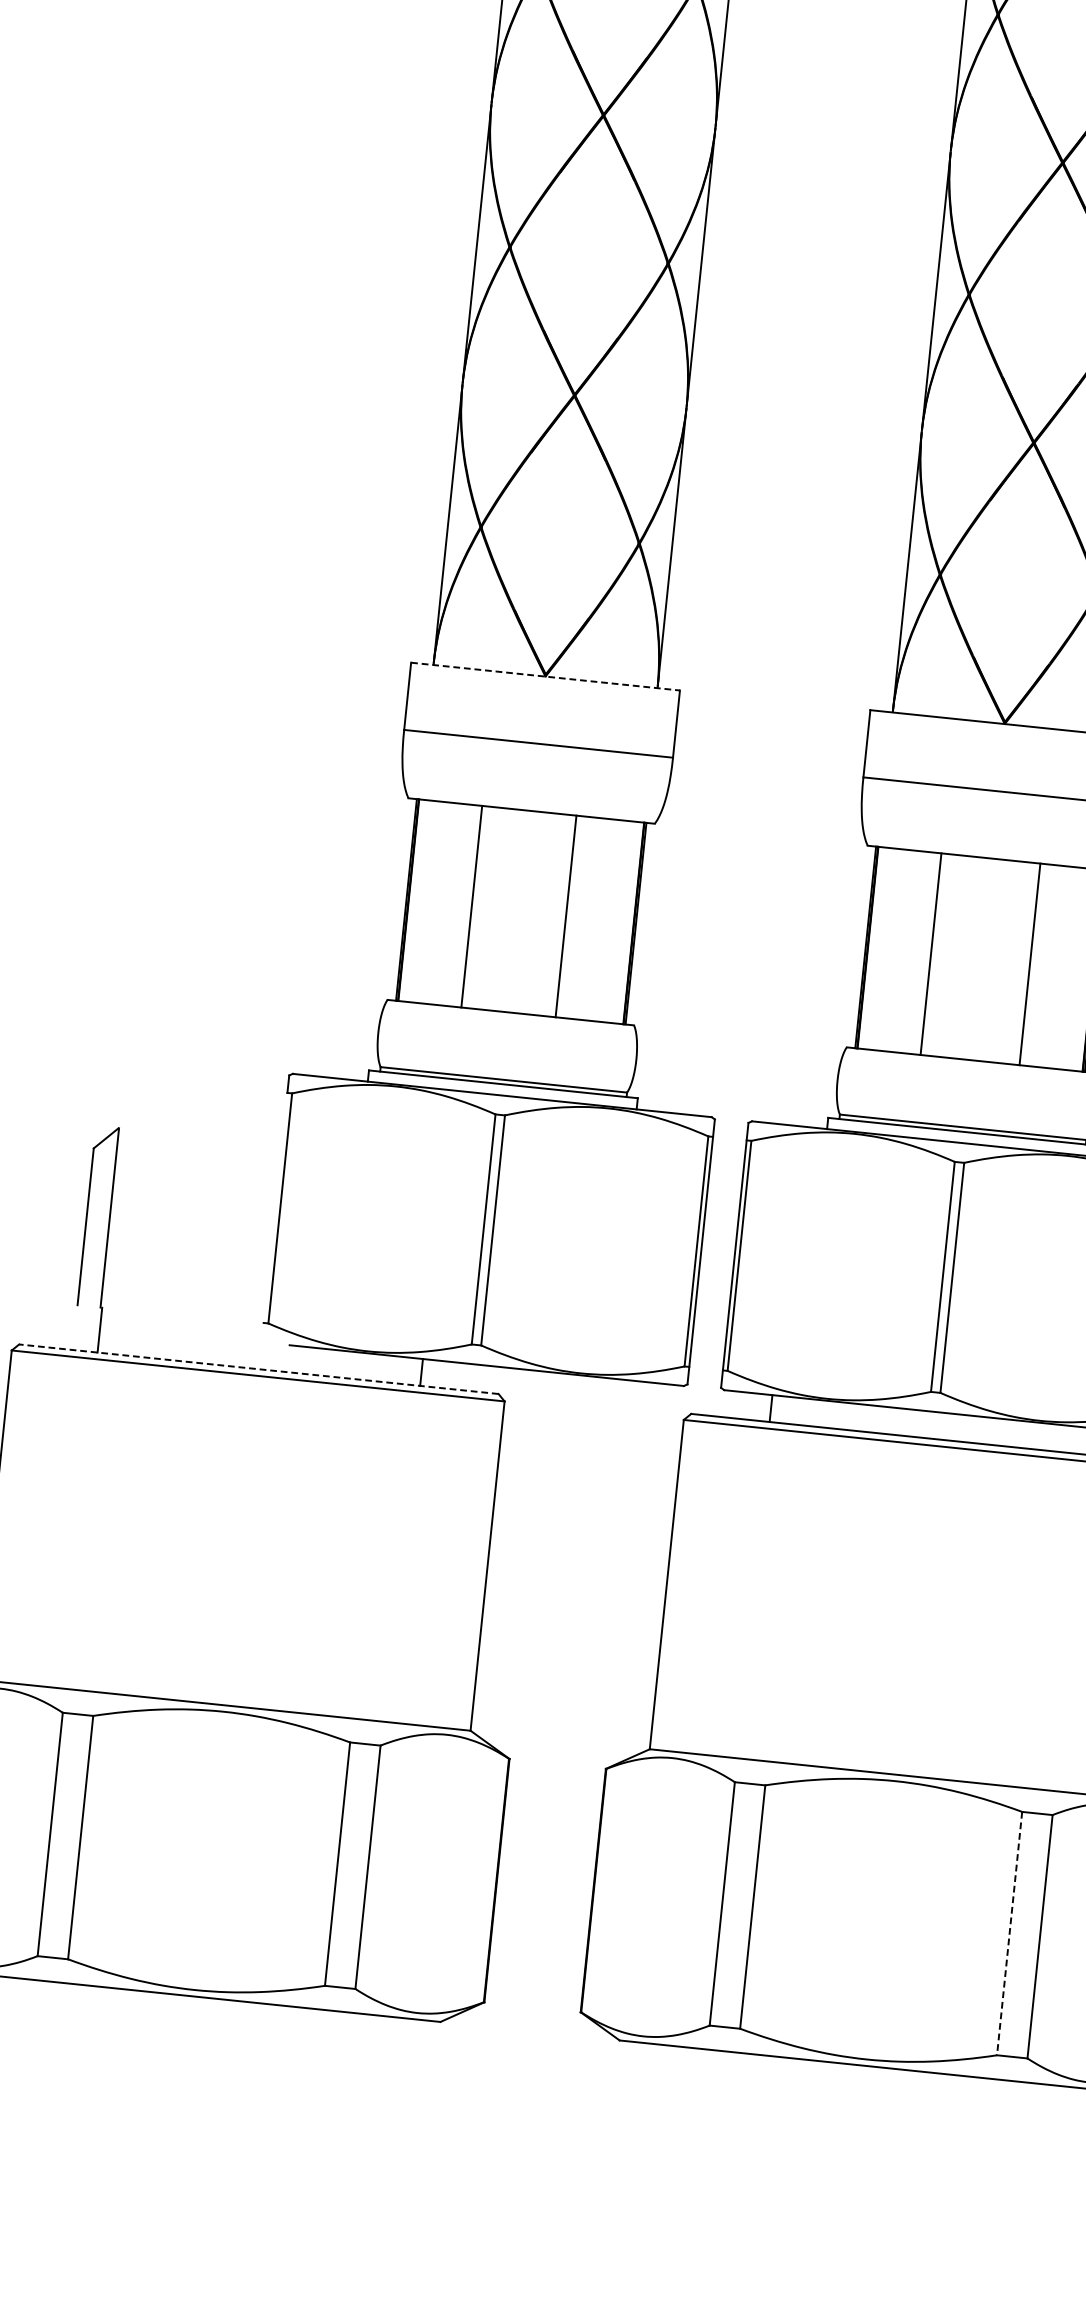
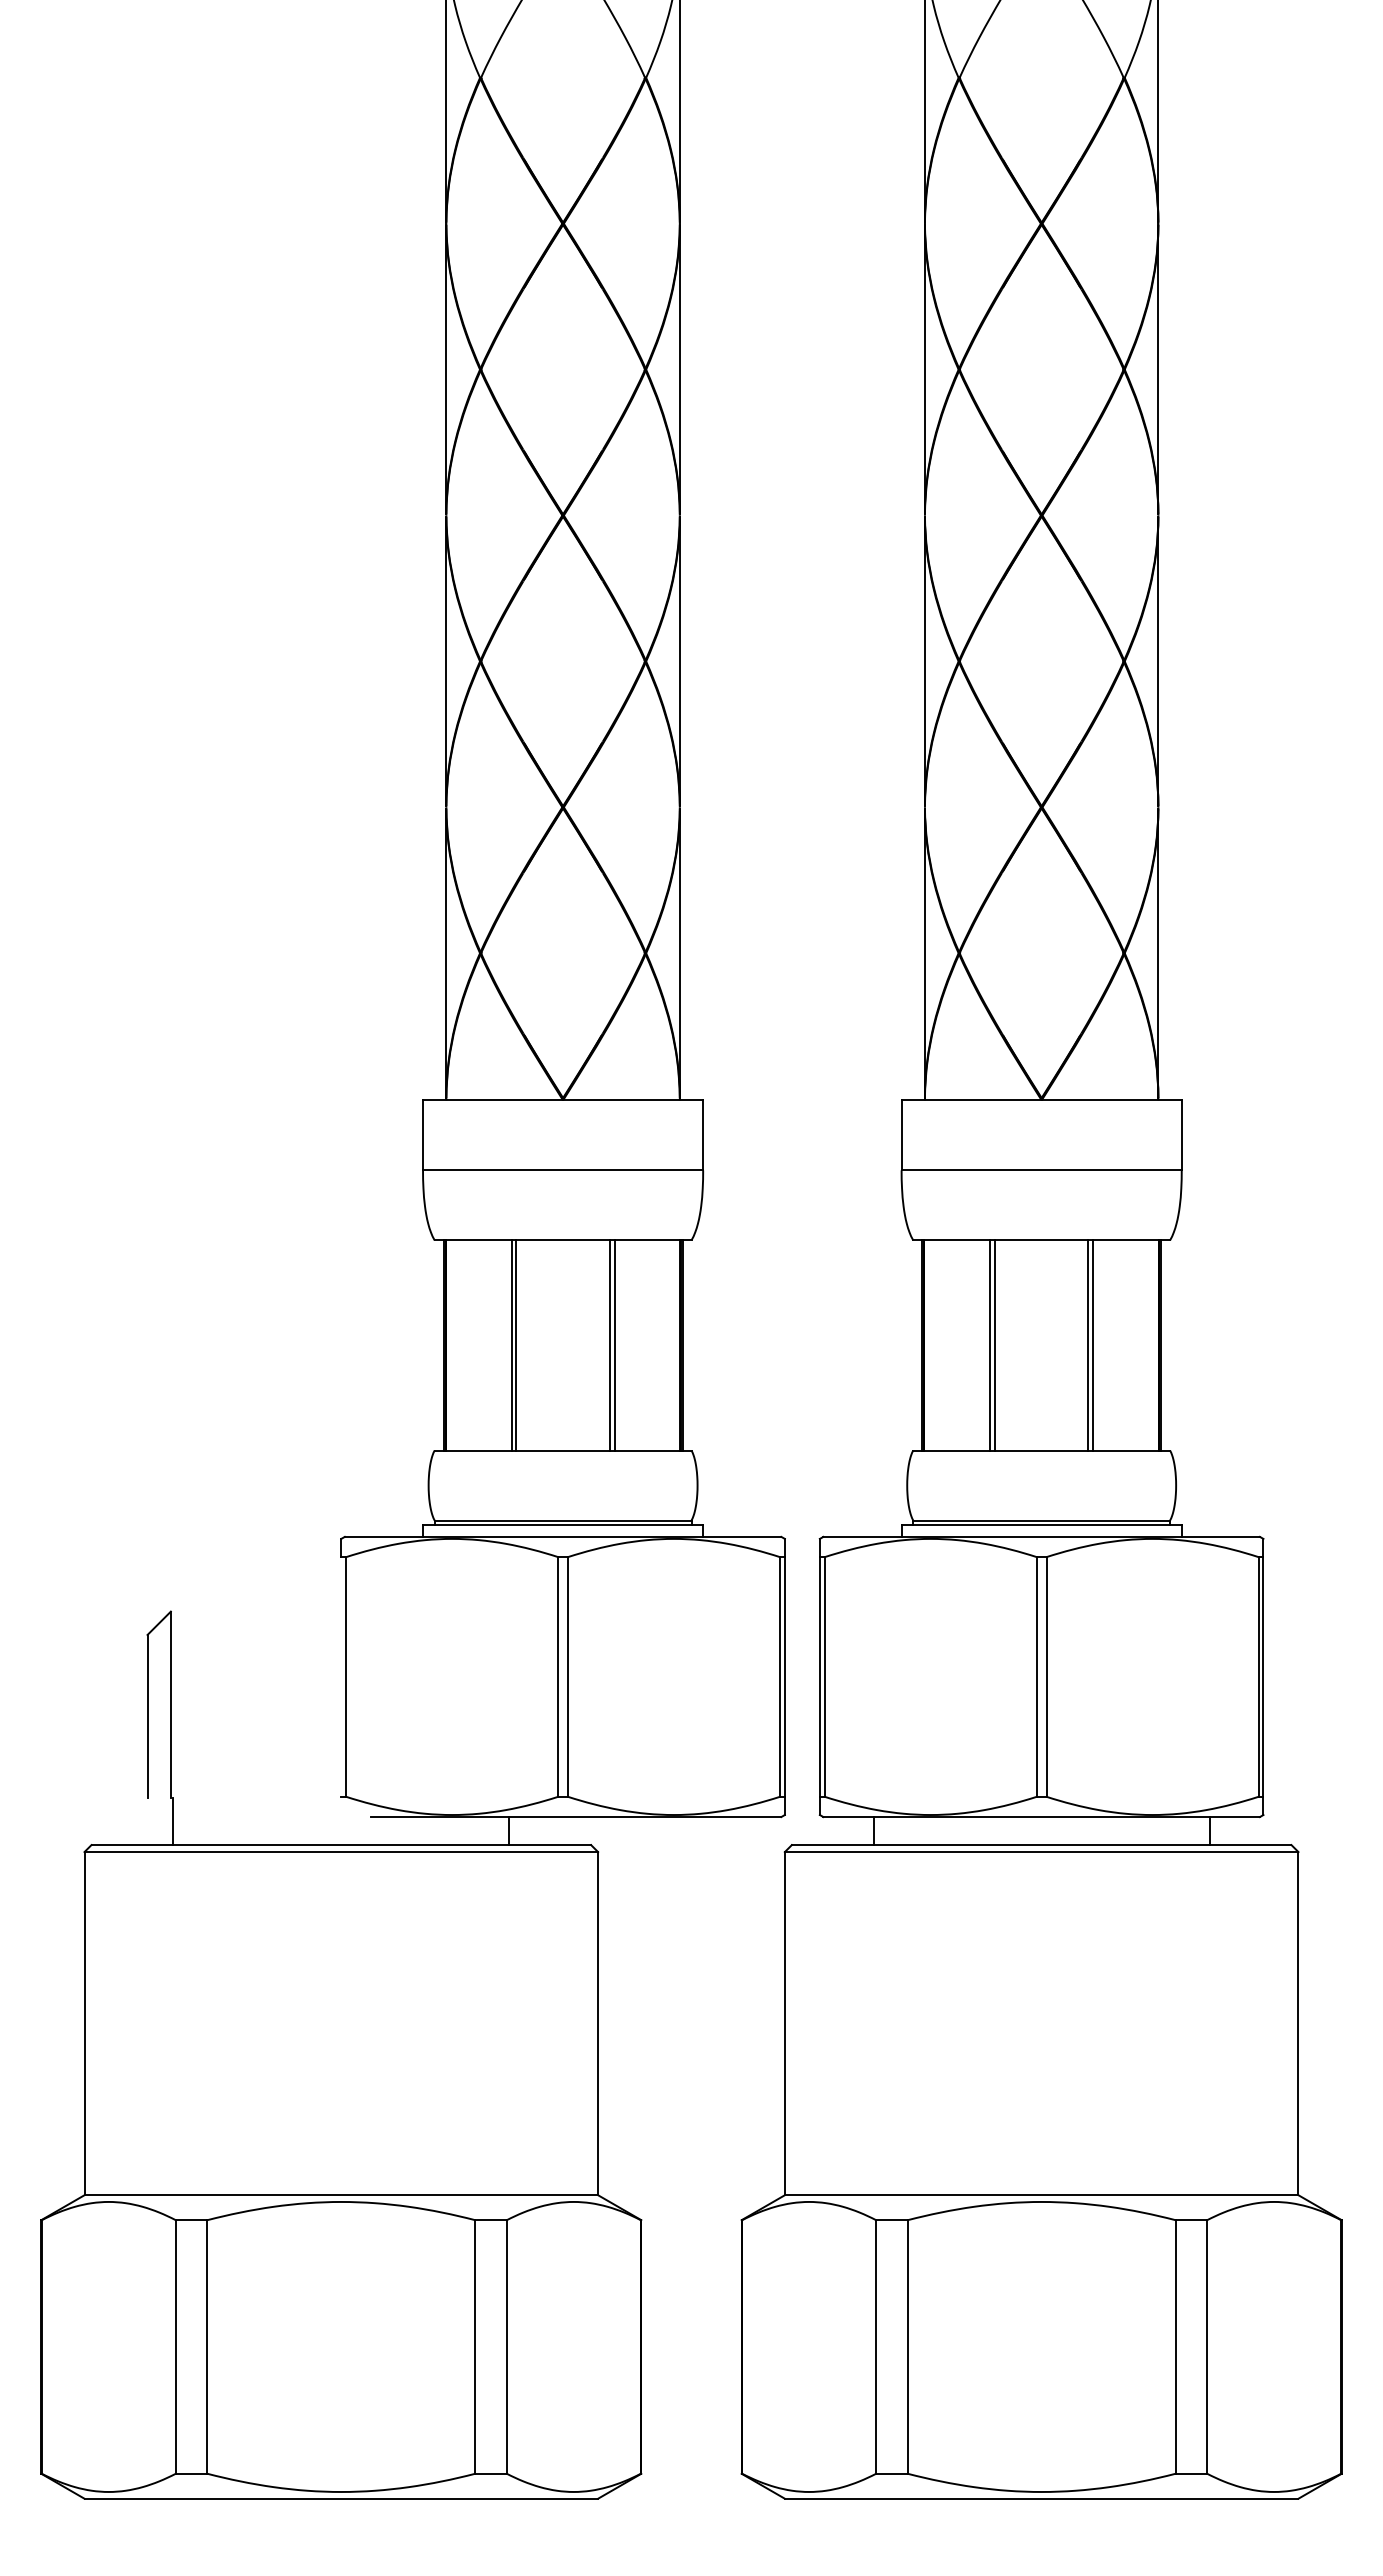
line: (545, 676) -> (563, 1100), dashed -> solid
line: (476, 907) -> (516, 1345), added
line: (570, 916) -> (614, 1345), added
line: (935, 954) -> (994, 1345), added
line: (1025, 963) -> (1088, 1345), added
line: (259, 1369) -> (341, 1845), dashed -> solid
line: (1009, 1933) -> (1175, 2346), dashed -> solid

